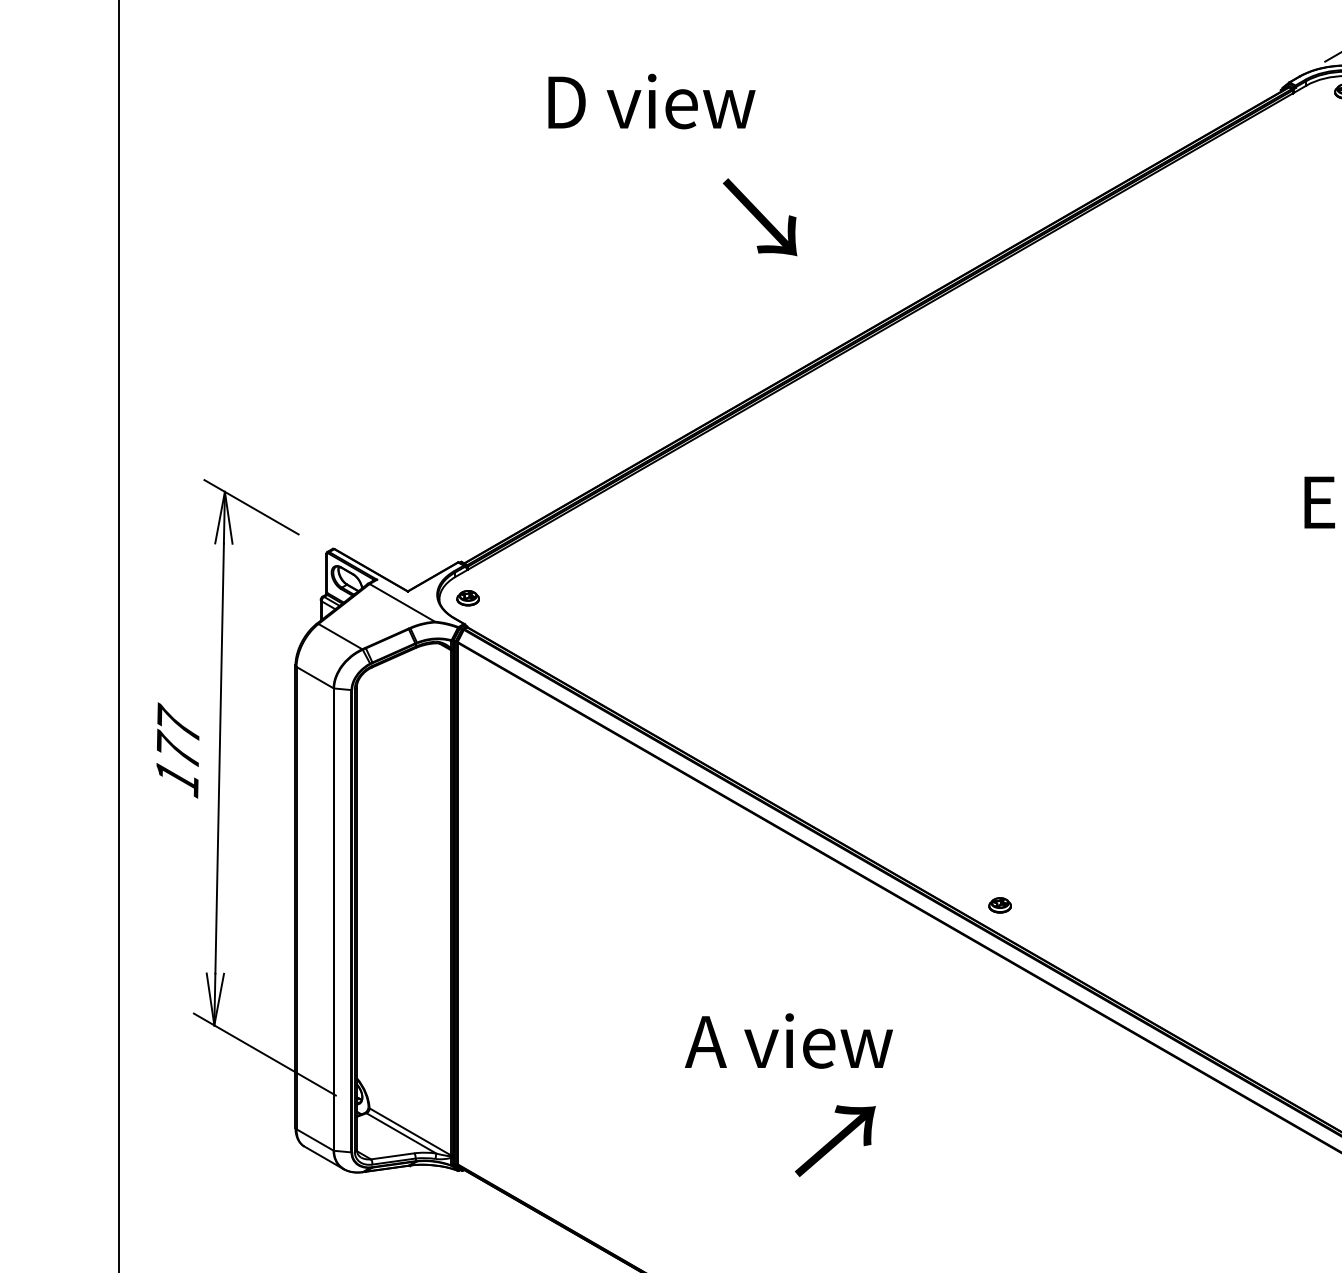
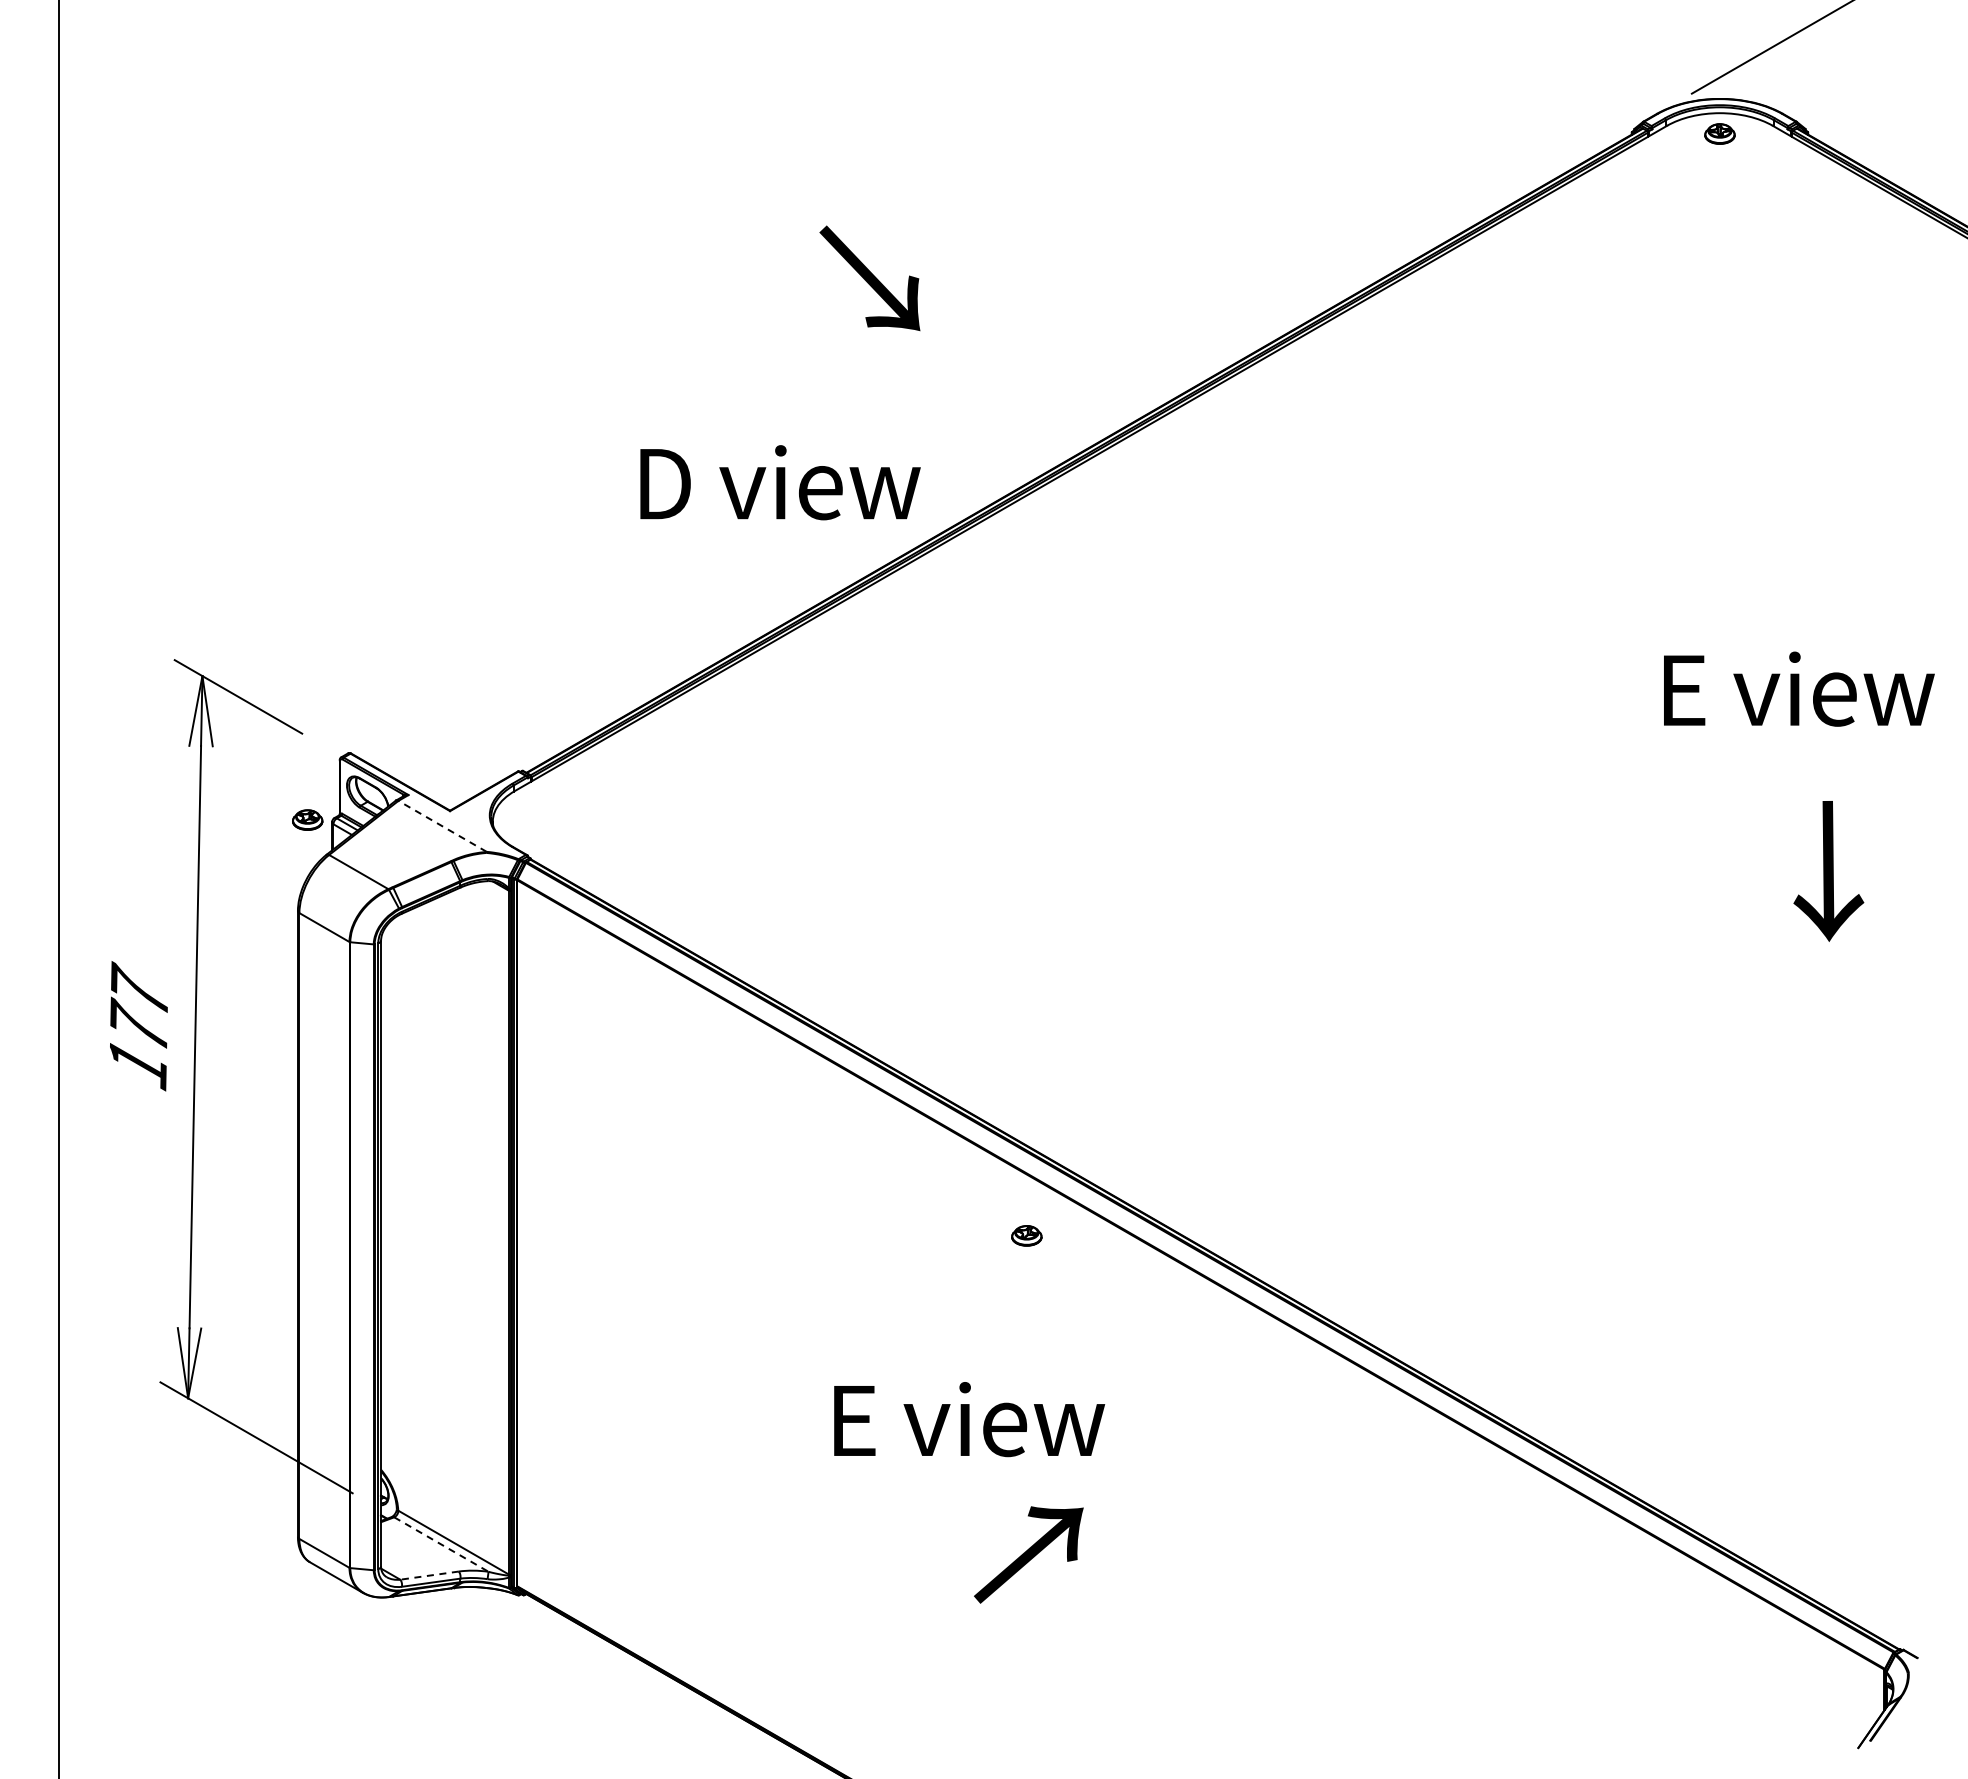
text: (651, 101) -> (780, 482), moved
text: (759, 217) -> (869, 278), moved
part: (467, 597) -> (307, 819), moved
line: (402, 602) -> (442, 826), solid -> dashed
part: (999, 905) -> (1026, 1235), moved
text: (788, 1041) -> (965, 1419), A view -> E view
line: (401, 1133) -> (441, 1544), solid -> dashed
line: (392, 1156) -> (429, 1575), solid -> dashed

